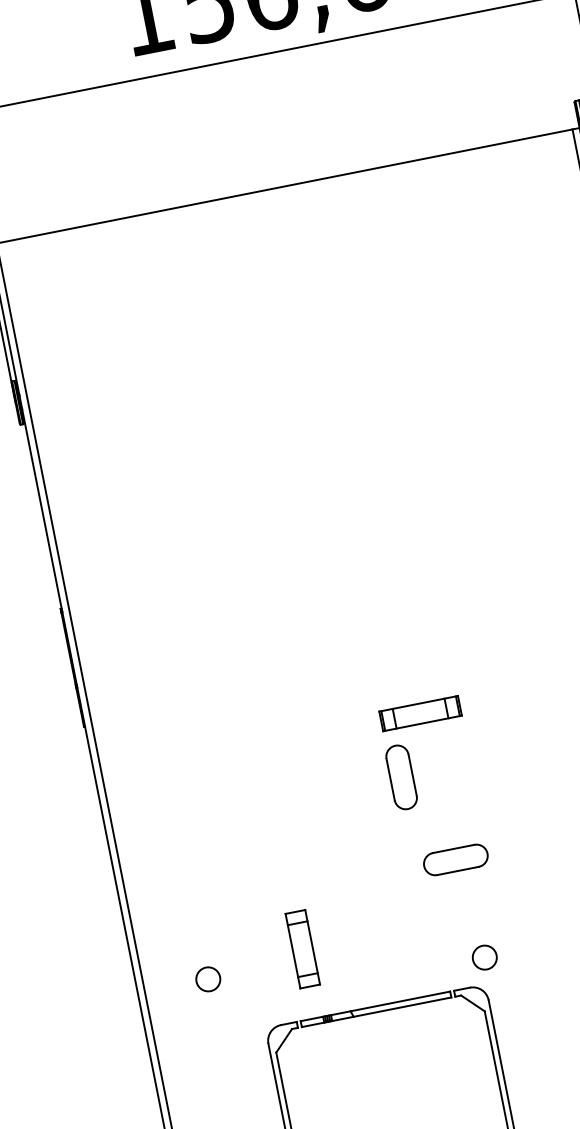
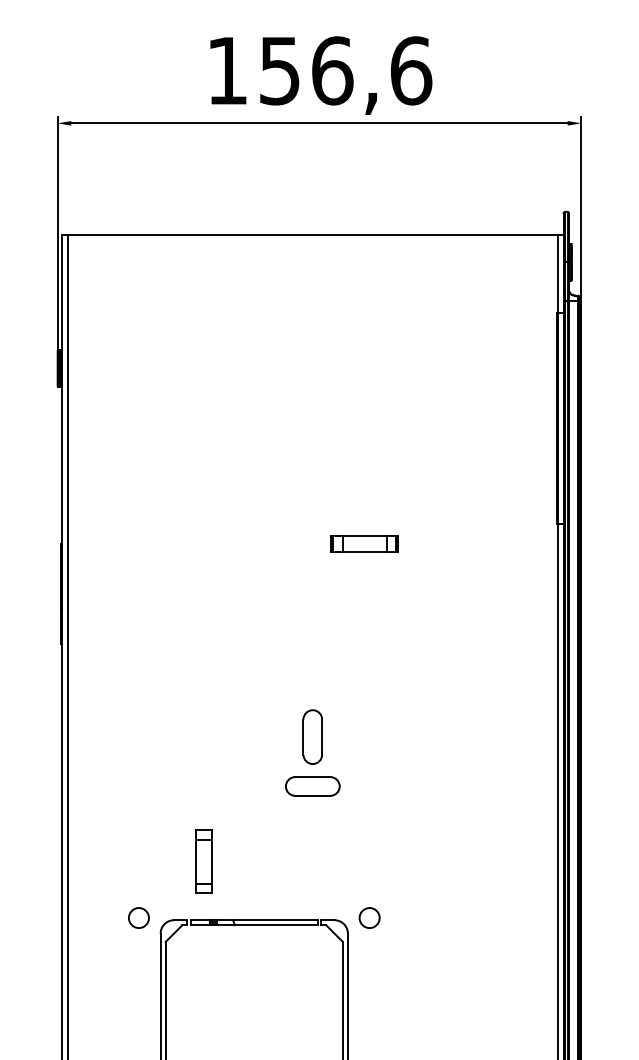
part: (420, 713) -> (364, 543), moved
part: (455, 860) -> (312, 786), moved
circle: (484, 957) -> (369, 917), moved
circle: (207, 978) -> (138, 917), moved

